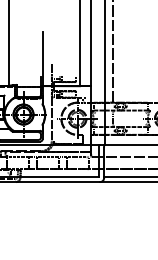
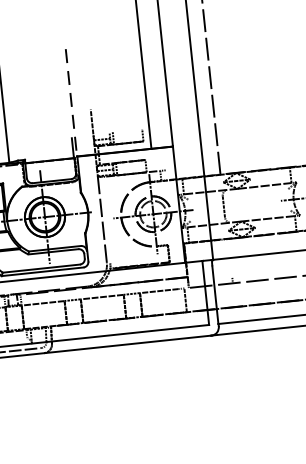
line: (42, 59) -> (71, 103), solid -> dashed

